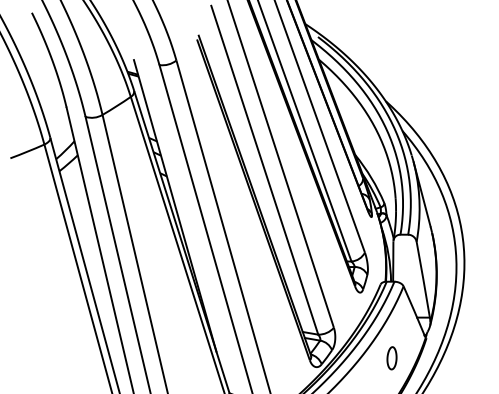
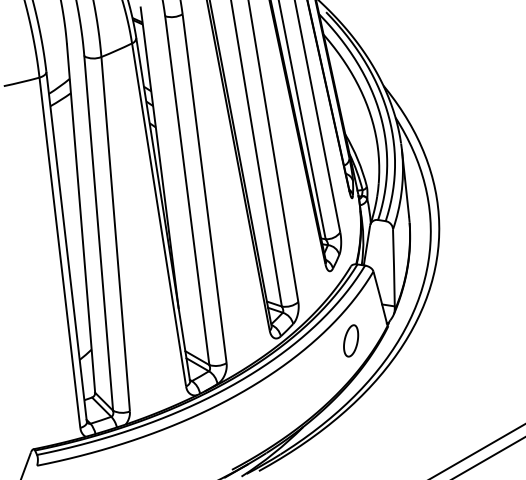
part: (392, 357) -> (351, 340), size x1.43

